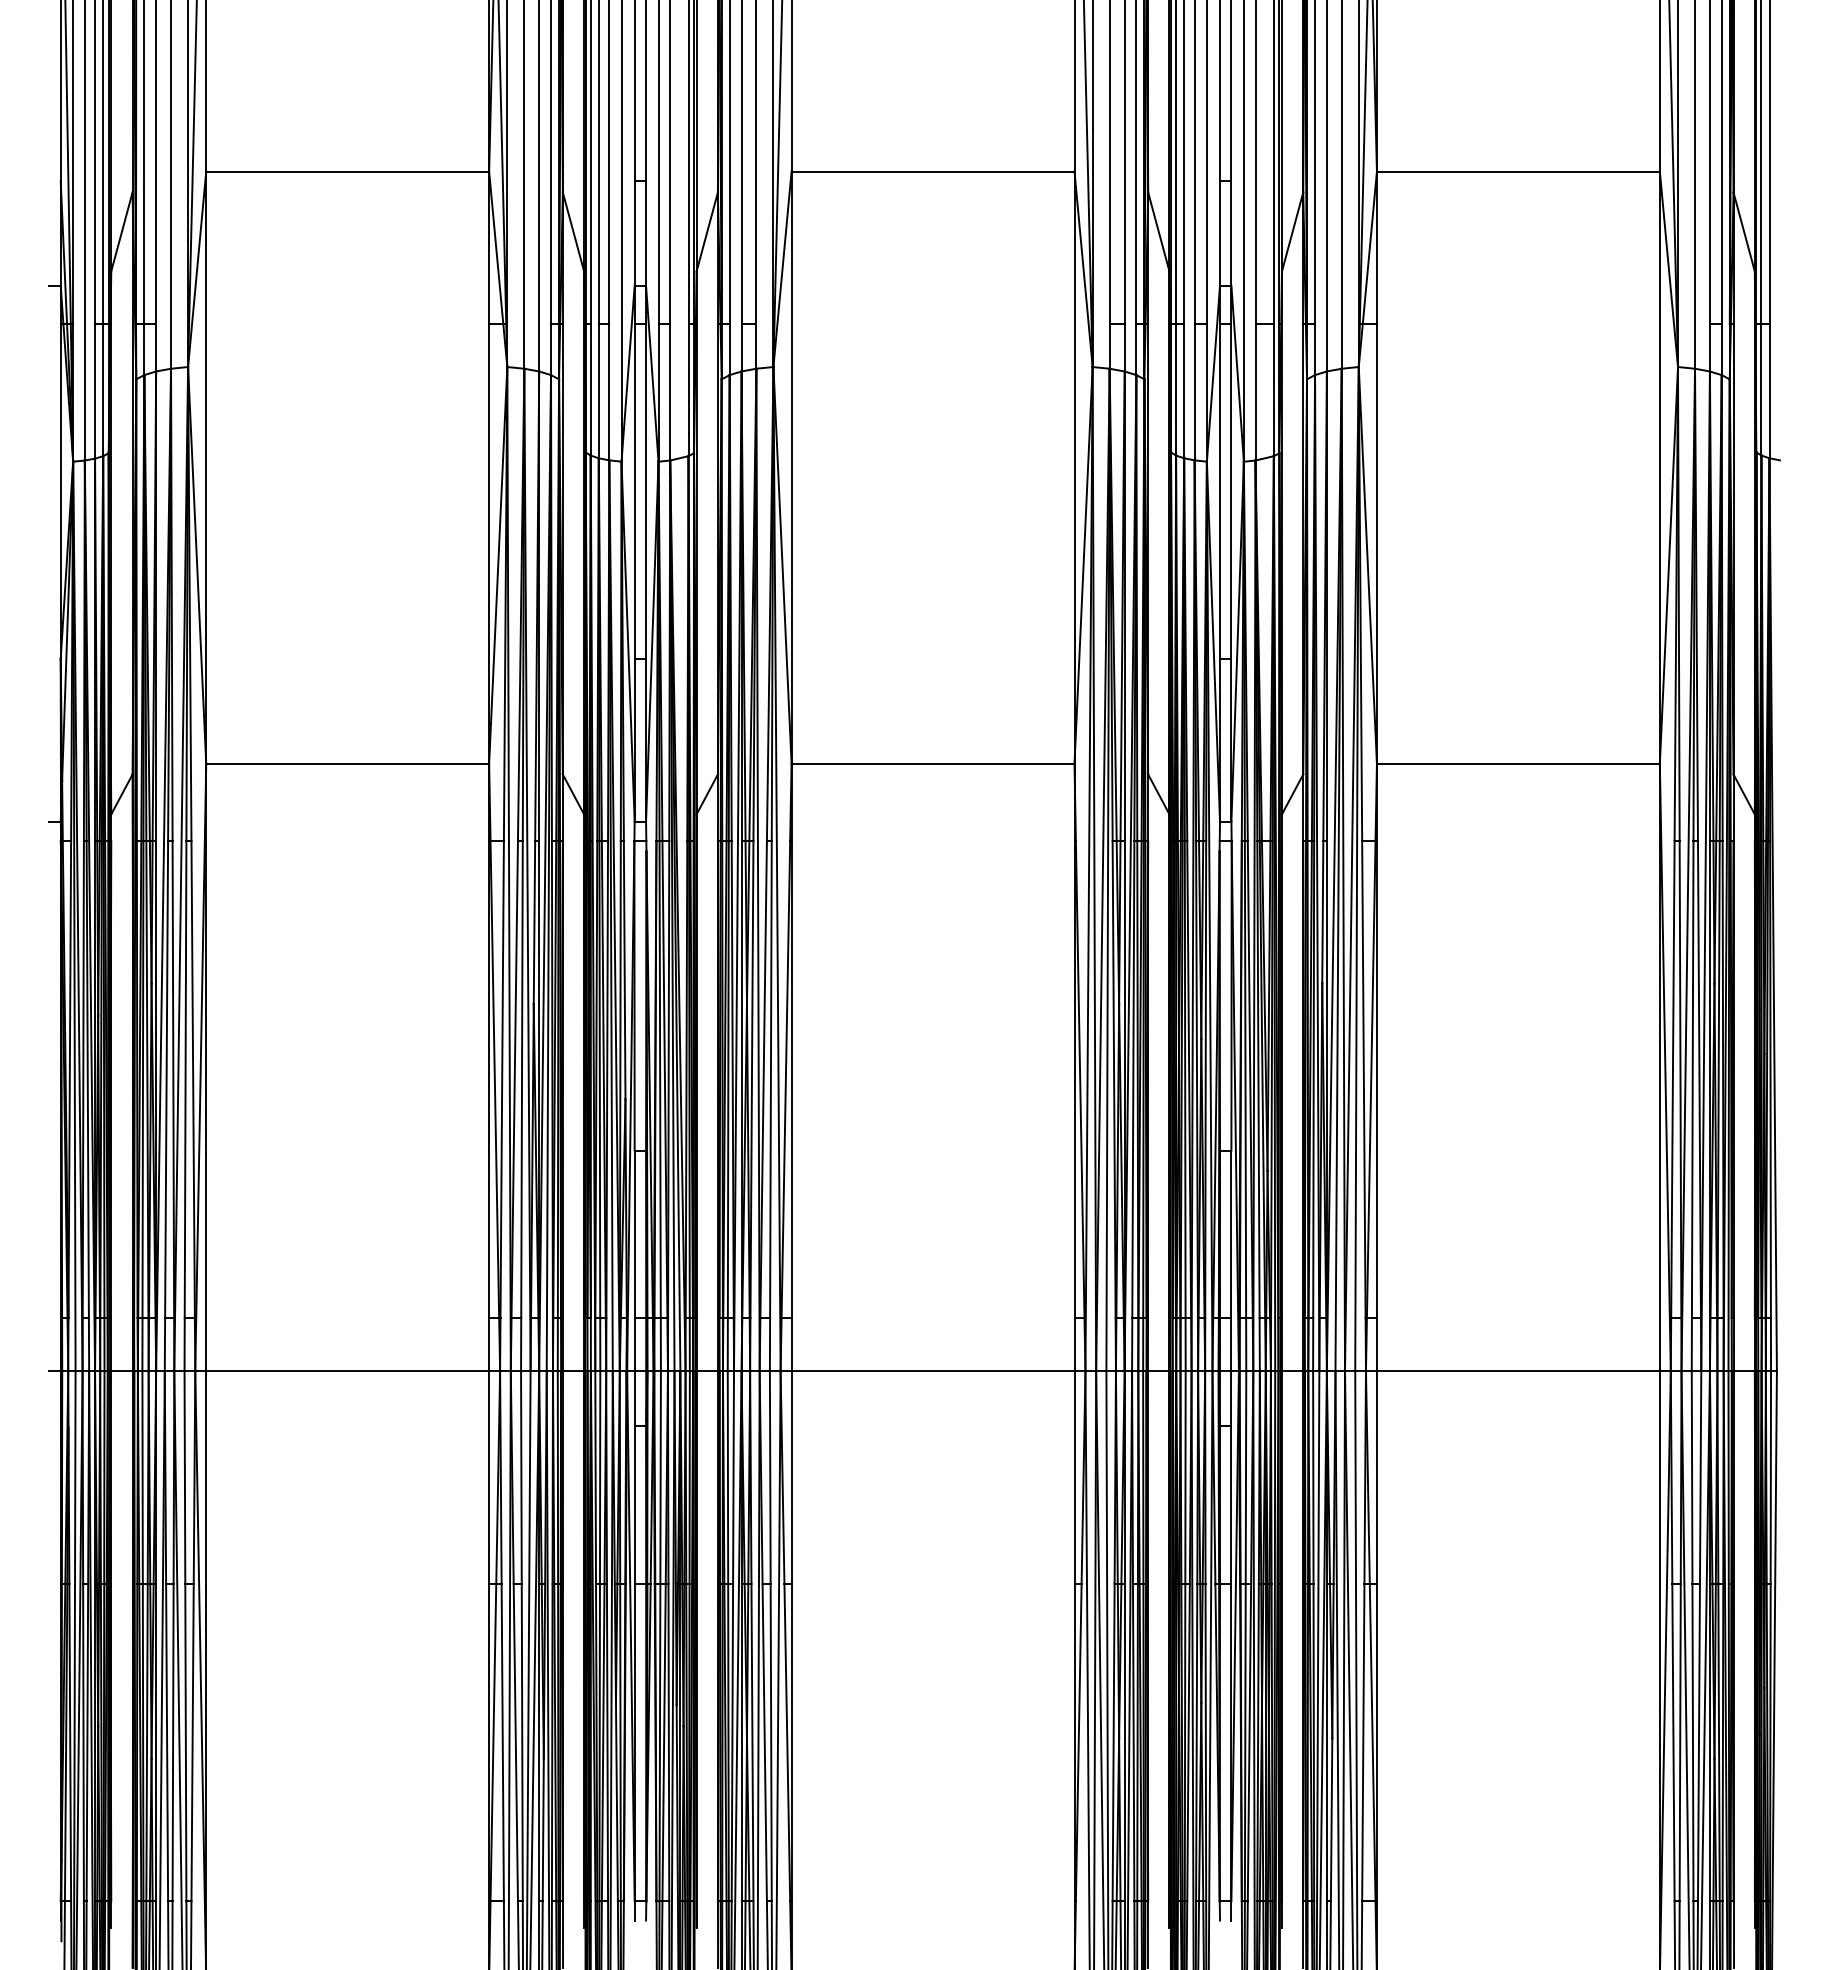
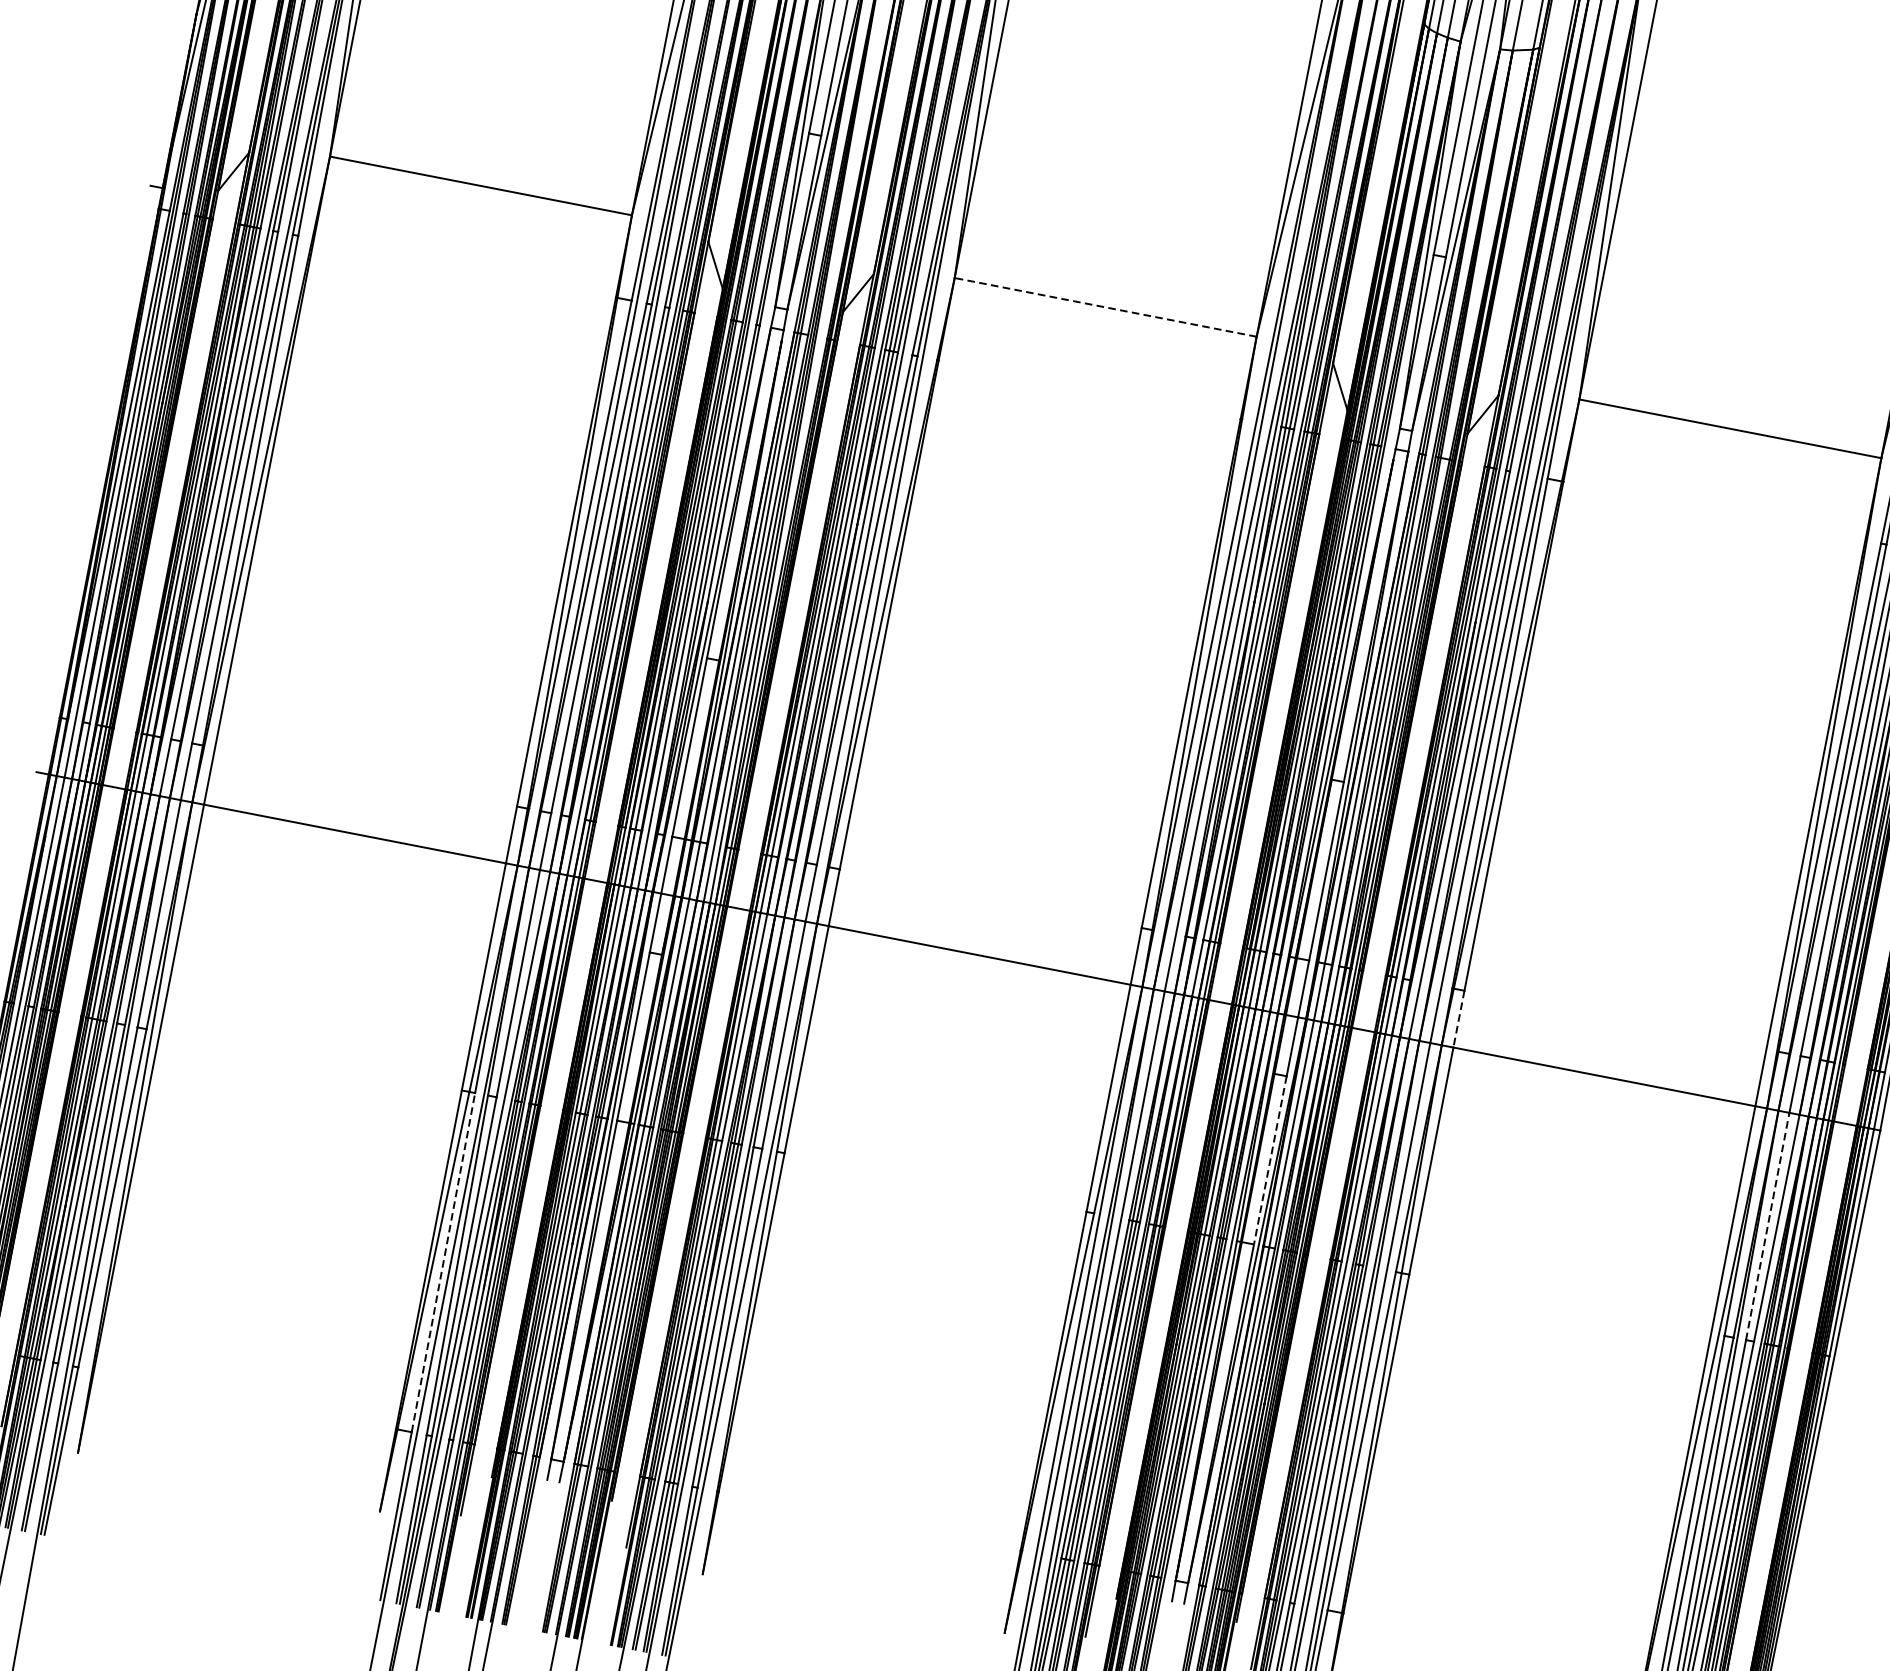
line: (932, 763) -> (1105, 306), solid -> dashed
line: (1376, 1344) -> (1458, 1019), solid -> dashed
line: (1692, 1477) -> (1768, 1226), solid -> dashed
line: (1231, 1505) -> (1270, 1160), solid -> dashed
line: (502, 1742) -> (443, 1262), solid -> dashed

